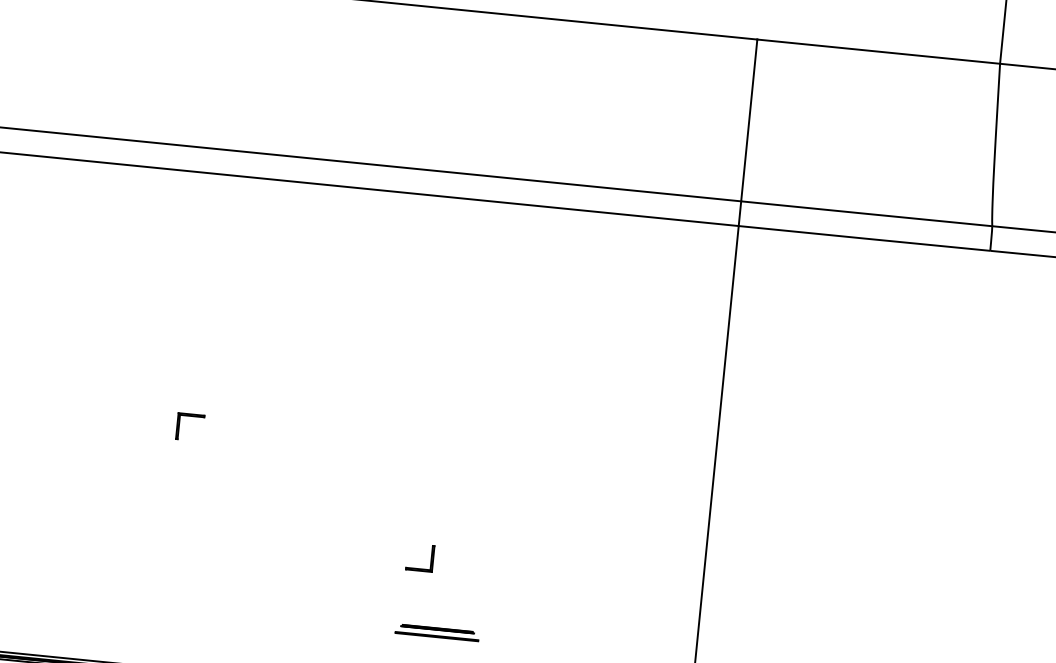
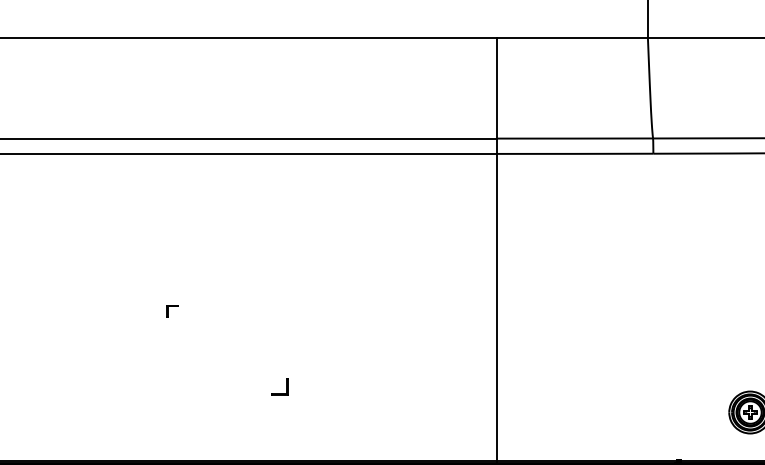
part: (190, 426) -> (172, 310), size x0.7
part: (430, 557) -> (286, 386), moved
part: (436, 632) -> (336, 422), removed

